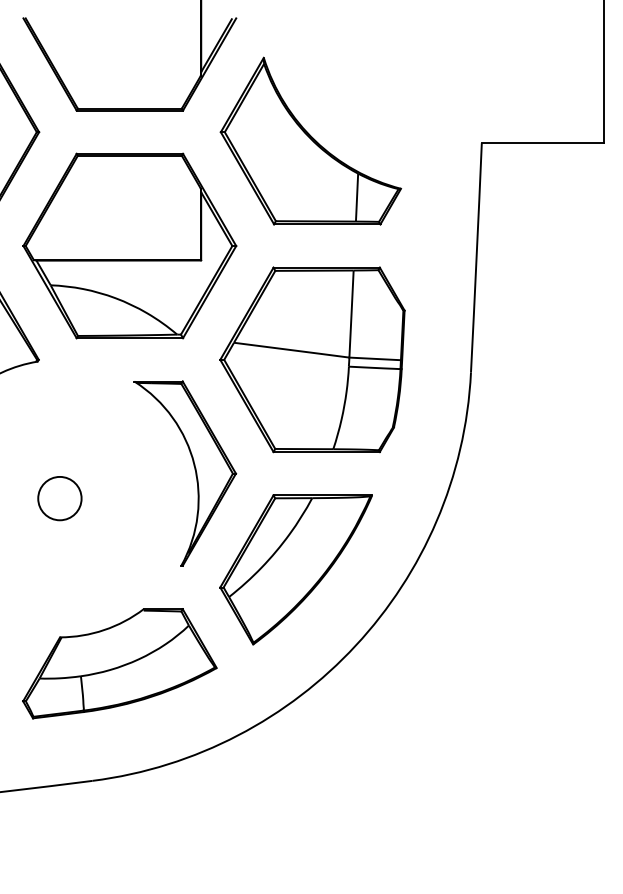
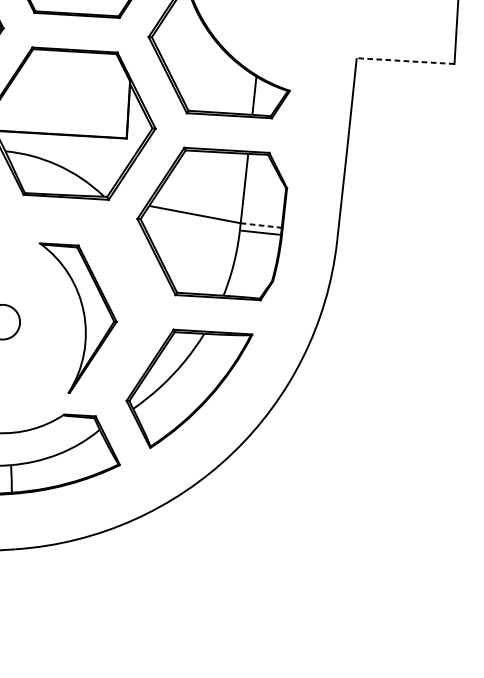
line: (542, 143) -> (405, 61), solid -> dashed
line: (375, 358) -> (261, 225), solid -> dashed
part: (194, 470) -> (83, 317), moved

